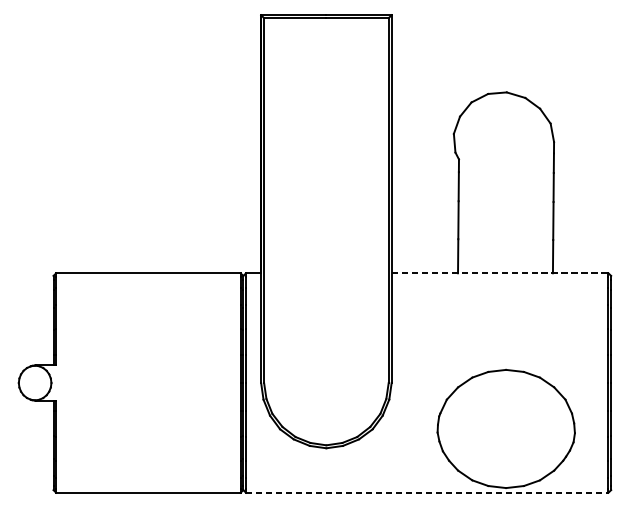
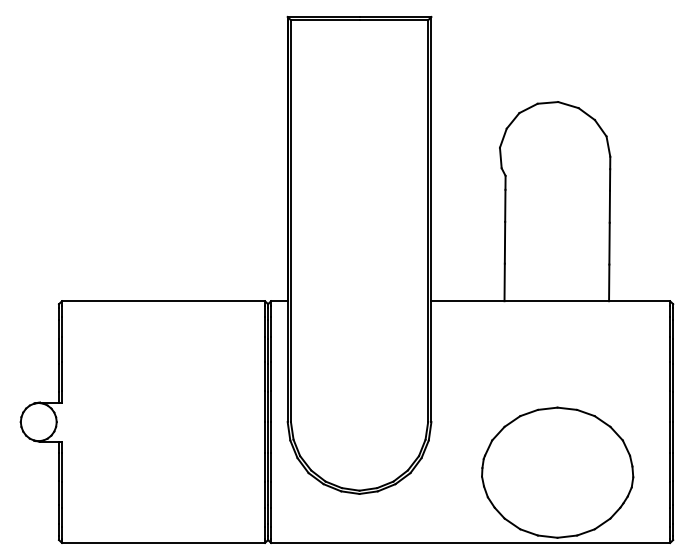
line: (500, 273) -> (551, 301), dashed -> solid
line: (427, 492) -> (470, 542), dashed -> solid

